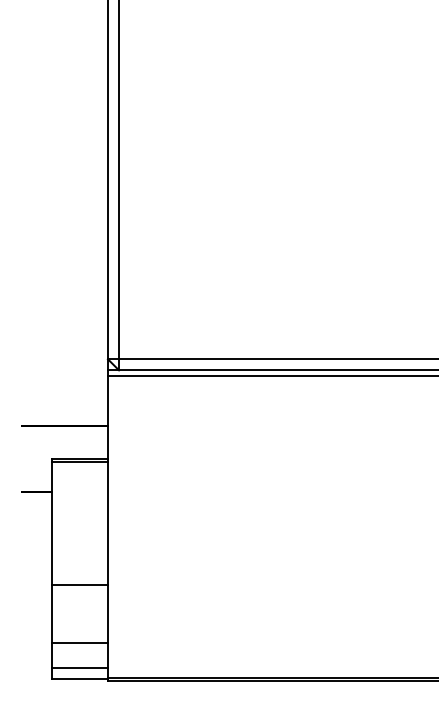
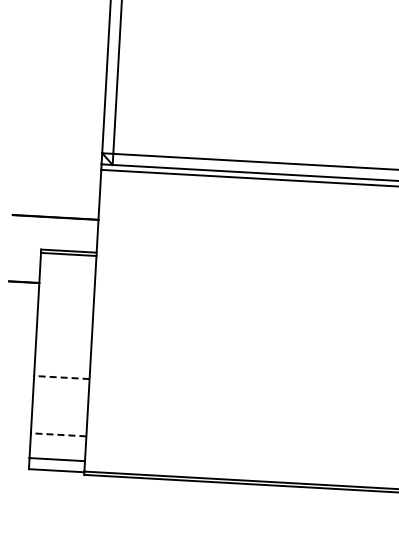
line: (80, 585) -> (62, 377), solid -> dashed
line: (80, 642) -> (59, 434), solid -> dashed

